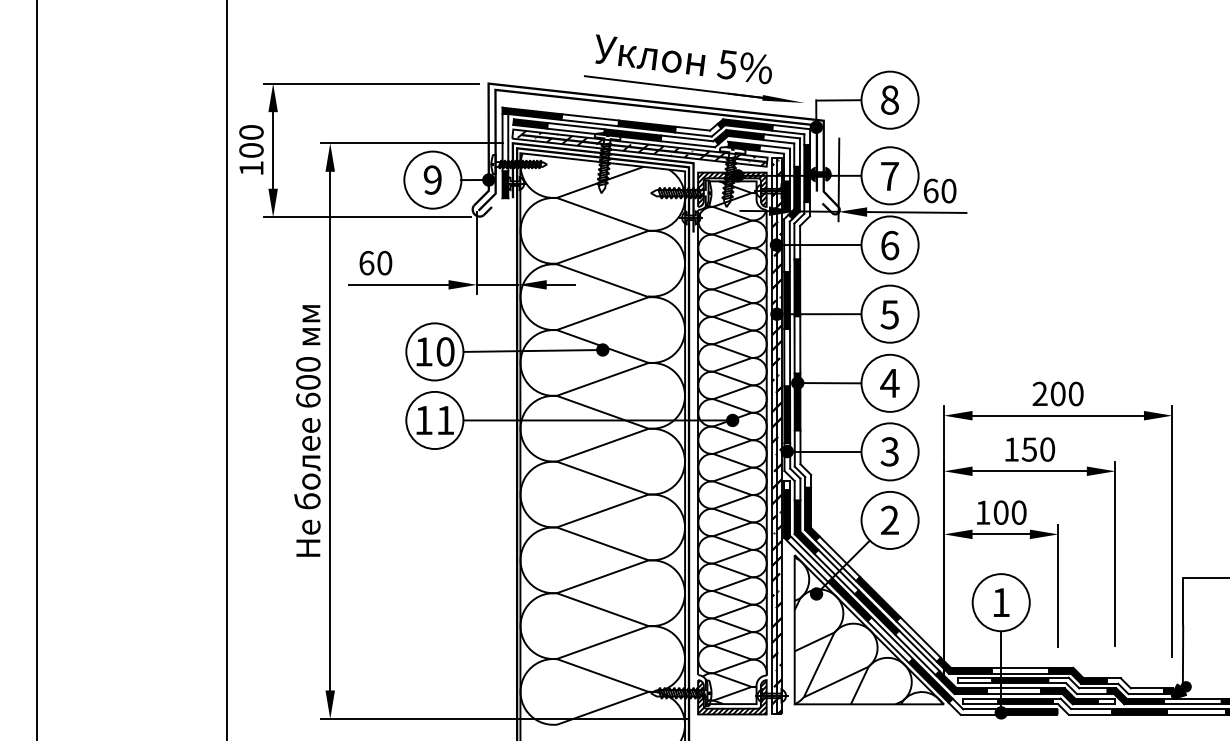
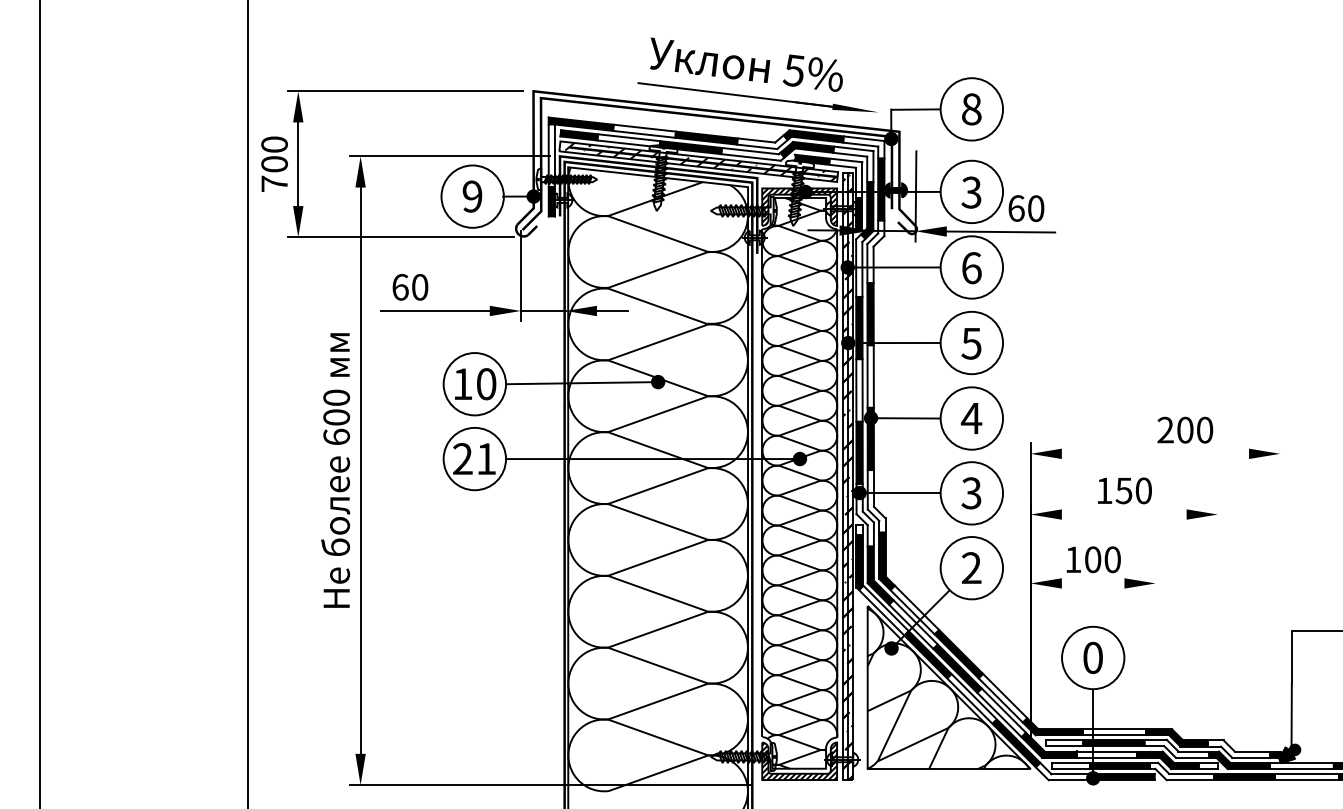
text: (251, 168) -> (274, 183), 100 -> 700
text: (889, 176) -> (971, 192), 7 -> 3
text: (1058, 393) -> (1185, 429), moved
line: (1058, 415) -> (1155, 453), removed
text: (423, 419) -> (462, 458), 11 -> 21
line: (1028, 471) -> (1123, 514), removed
line: (1172, 531) -> (1280, 580), removed
line: (1000, 534) -> (1092, 583), removed
line: (1115, 553) -> (1217, 604), removed
line: (1058, 585) -> (1155, 639), removed
text: (1000, 602) -> (1092, 657), 1 -> 0

